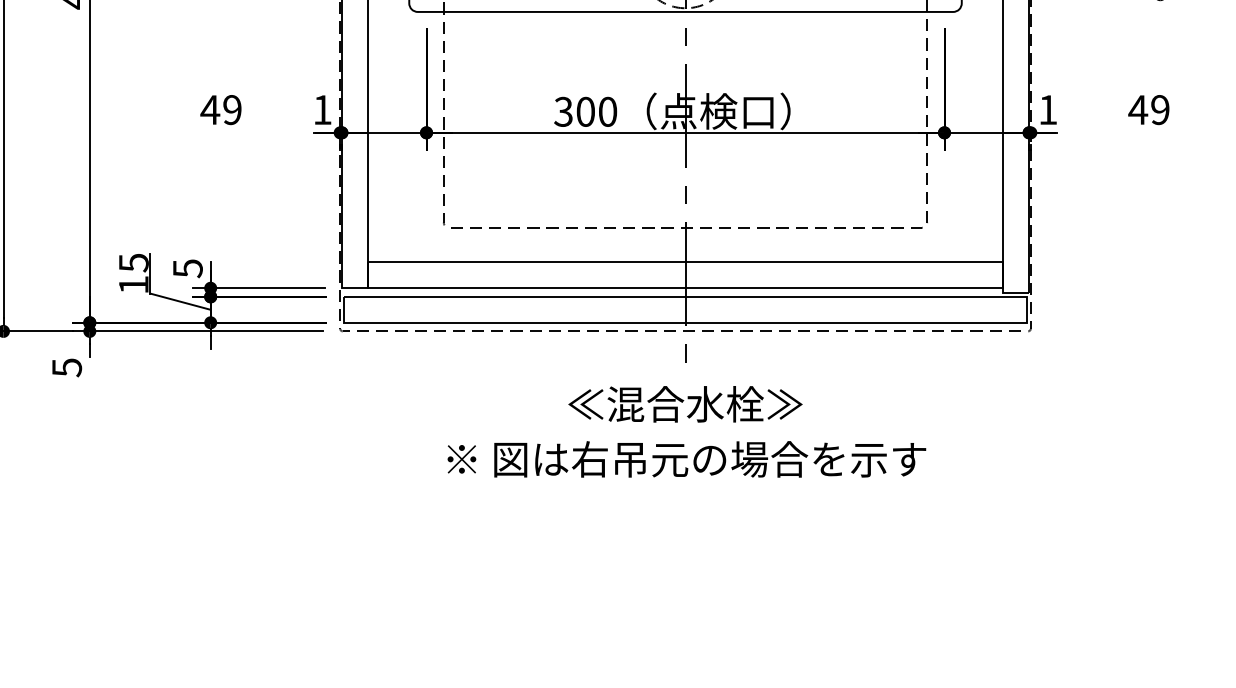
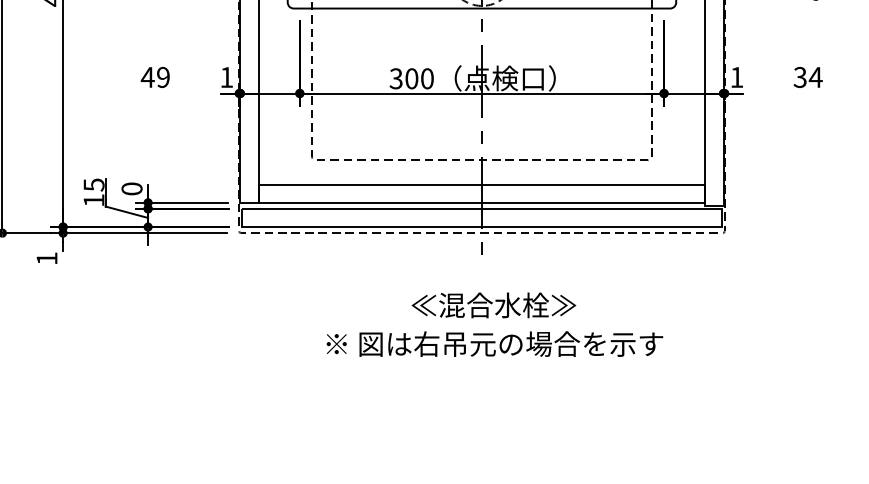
text: (1148, 110) -> (807, 77), 49 -> 34
text: (187, 267) -> (131, 188), 5 -> 0
text: (66, 367) -> (46, 258), 5 -> 1
text: (686, 431) -> (494, 324), moved

